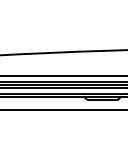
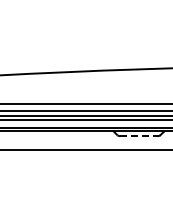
line: (102, 100) -> (138, 136), solid -> dashed

